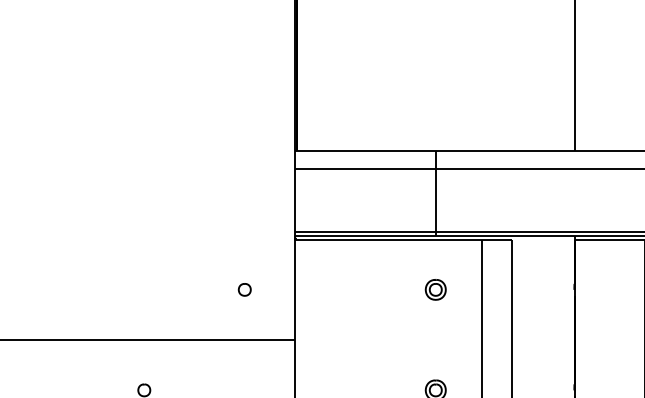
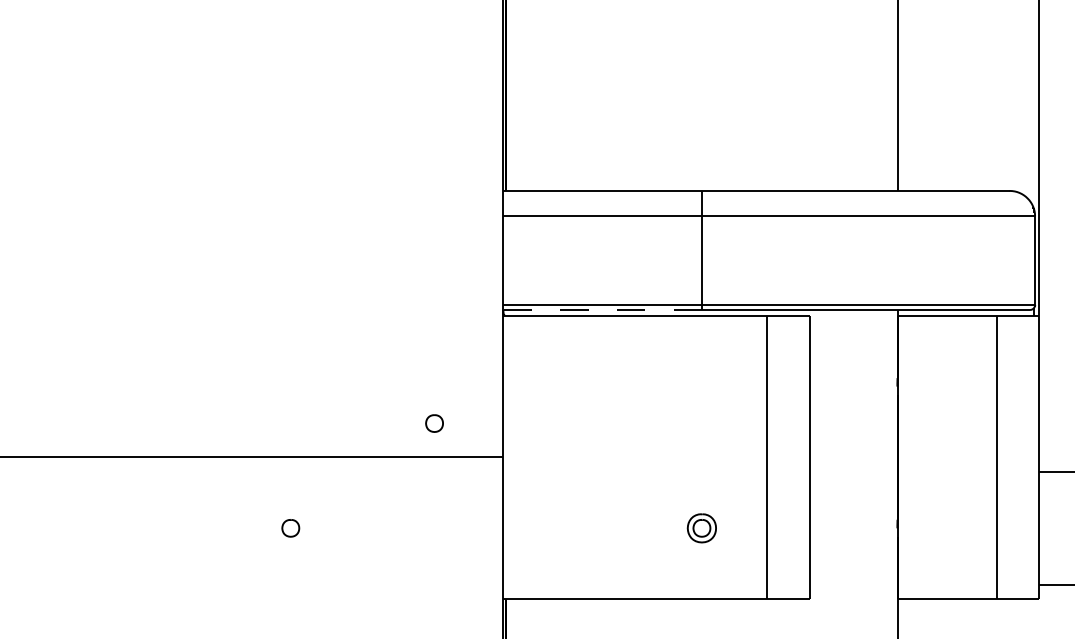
line: (365, 235) -> (602, 310), solid -> dashed
part: (244, 289) -> (434, 423), moved
part: (435, 289) -> (701, 386), removed

